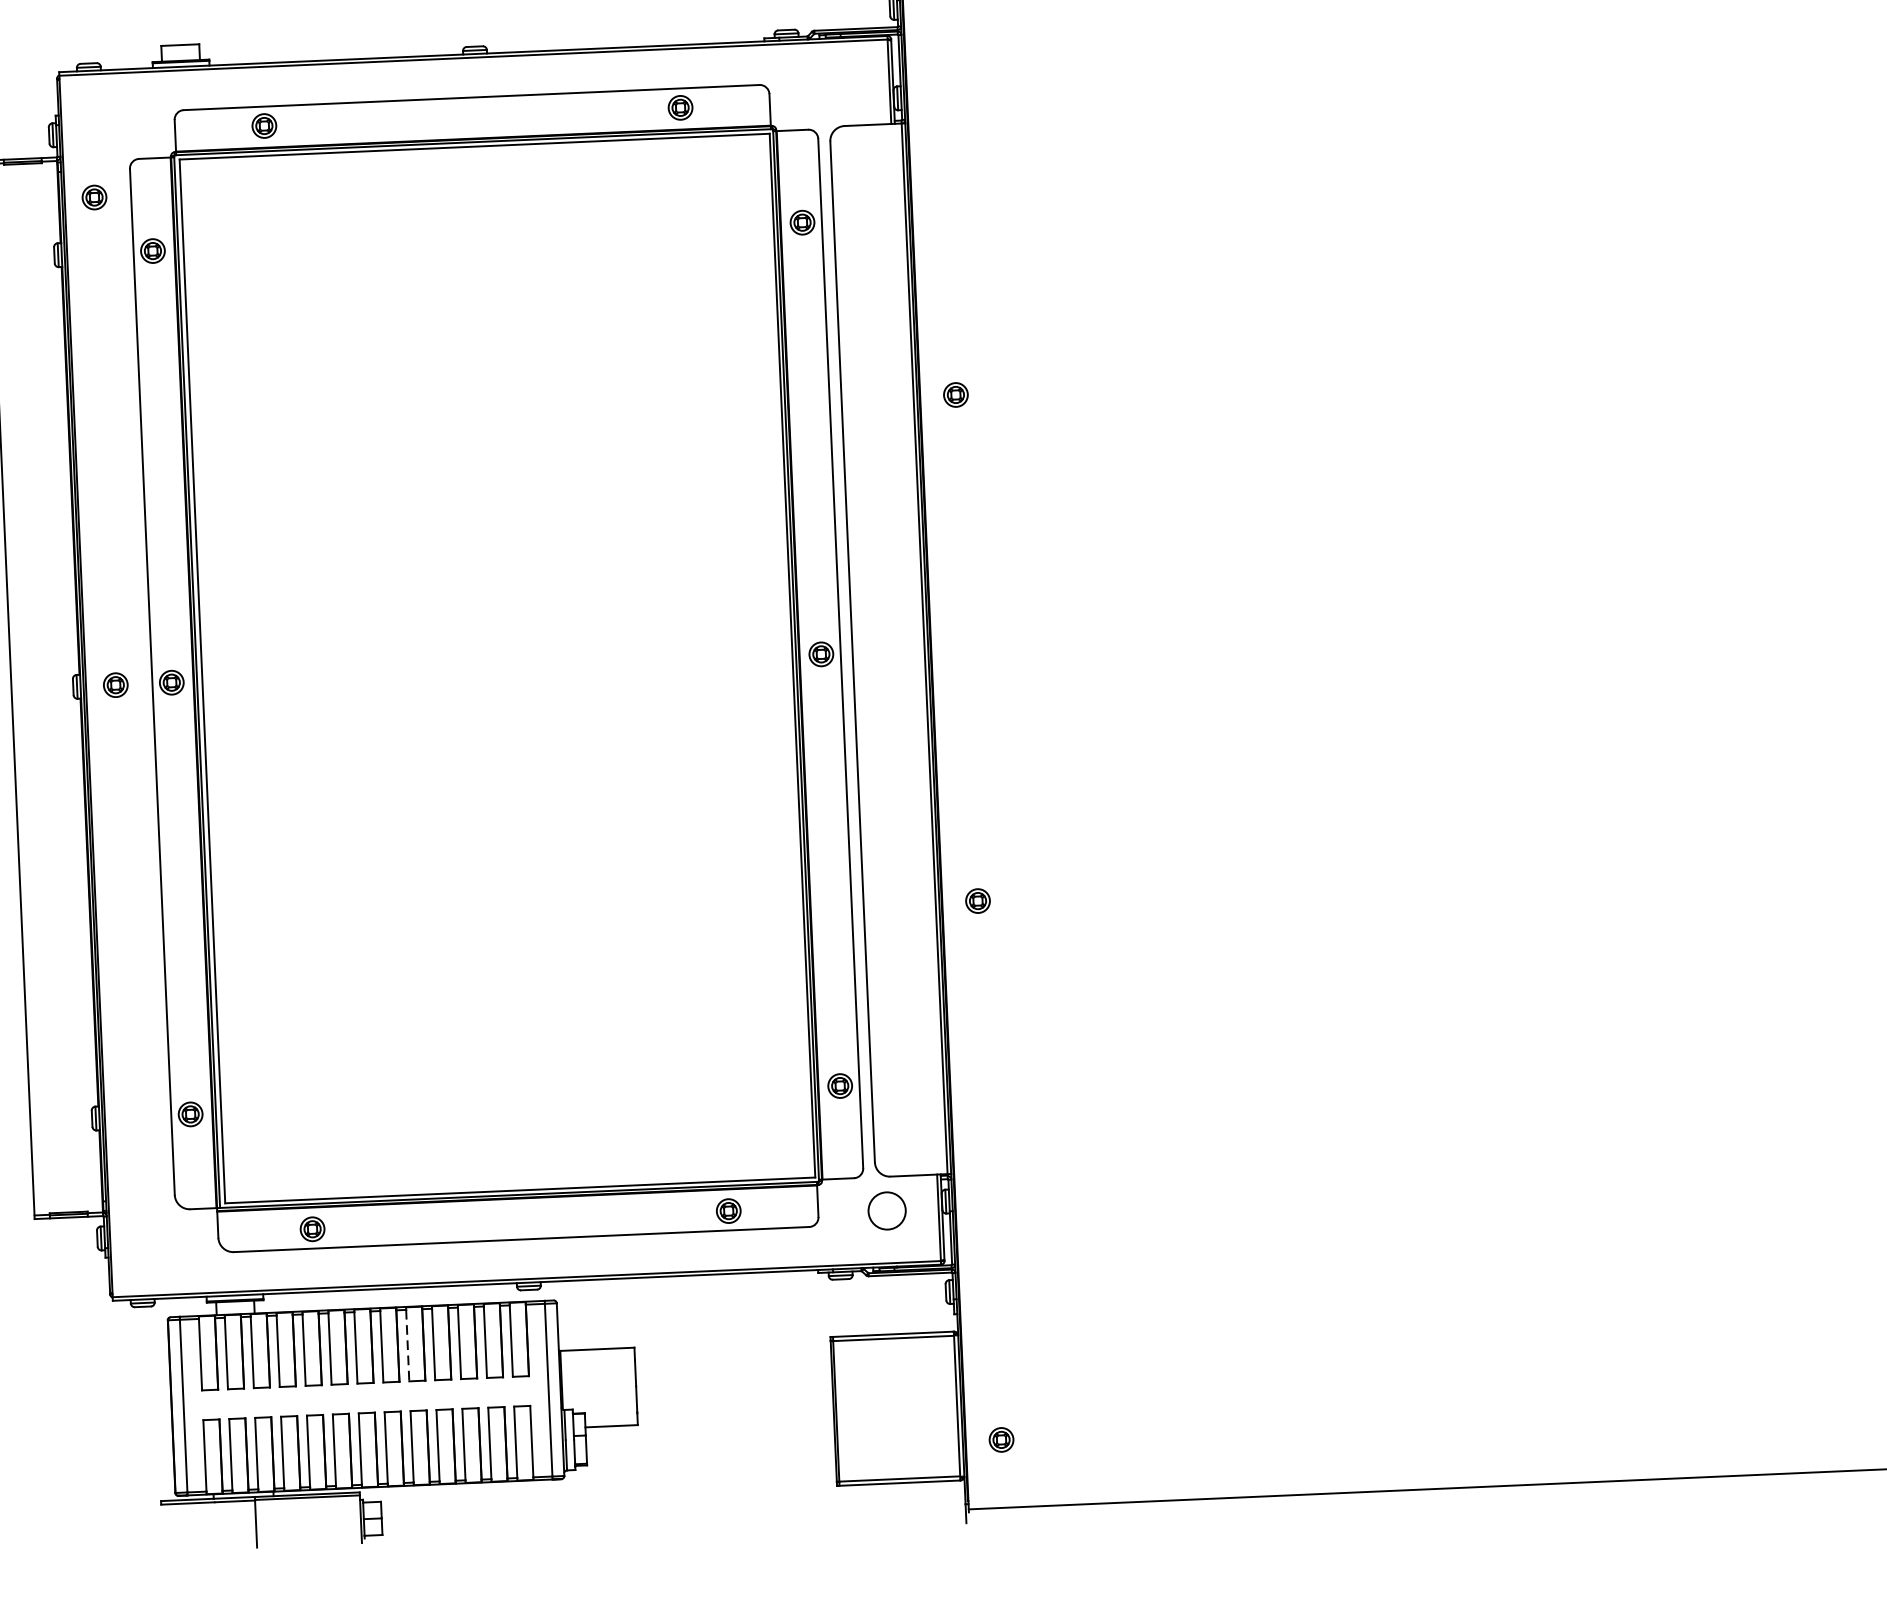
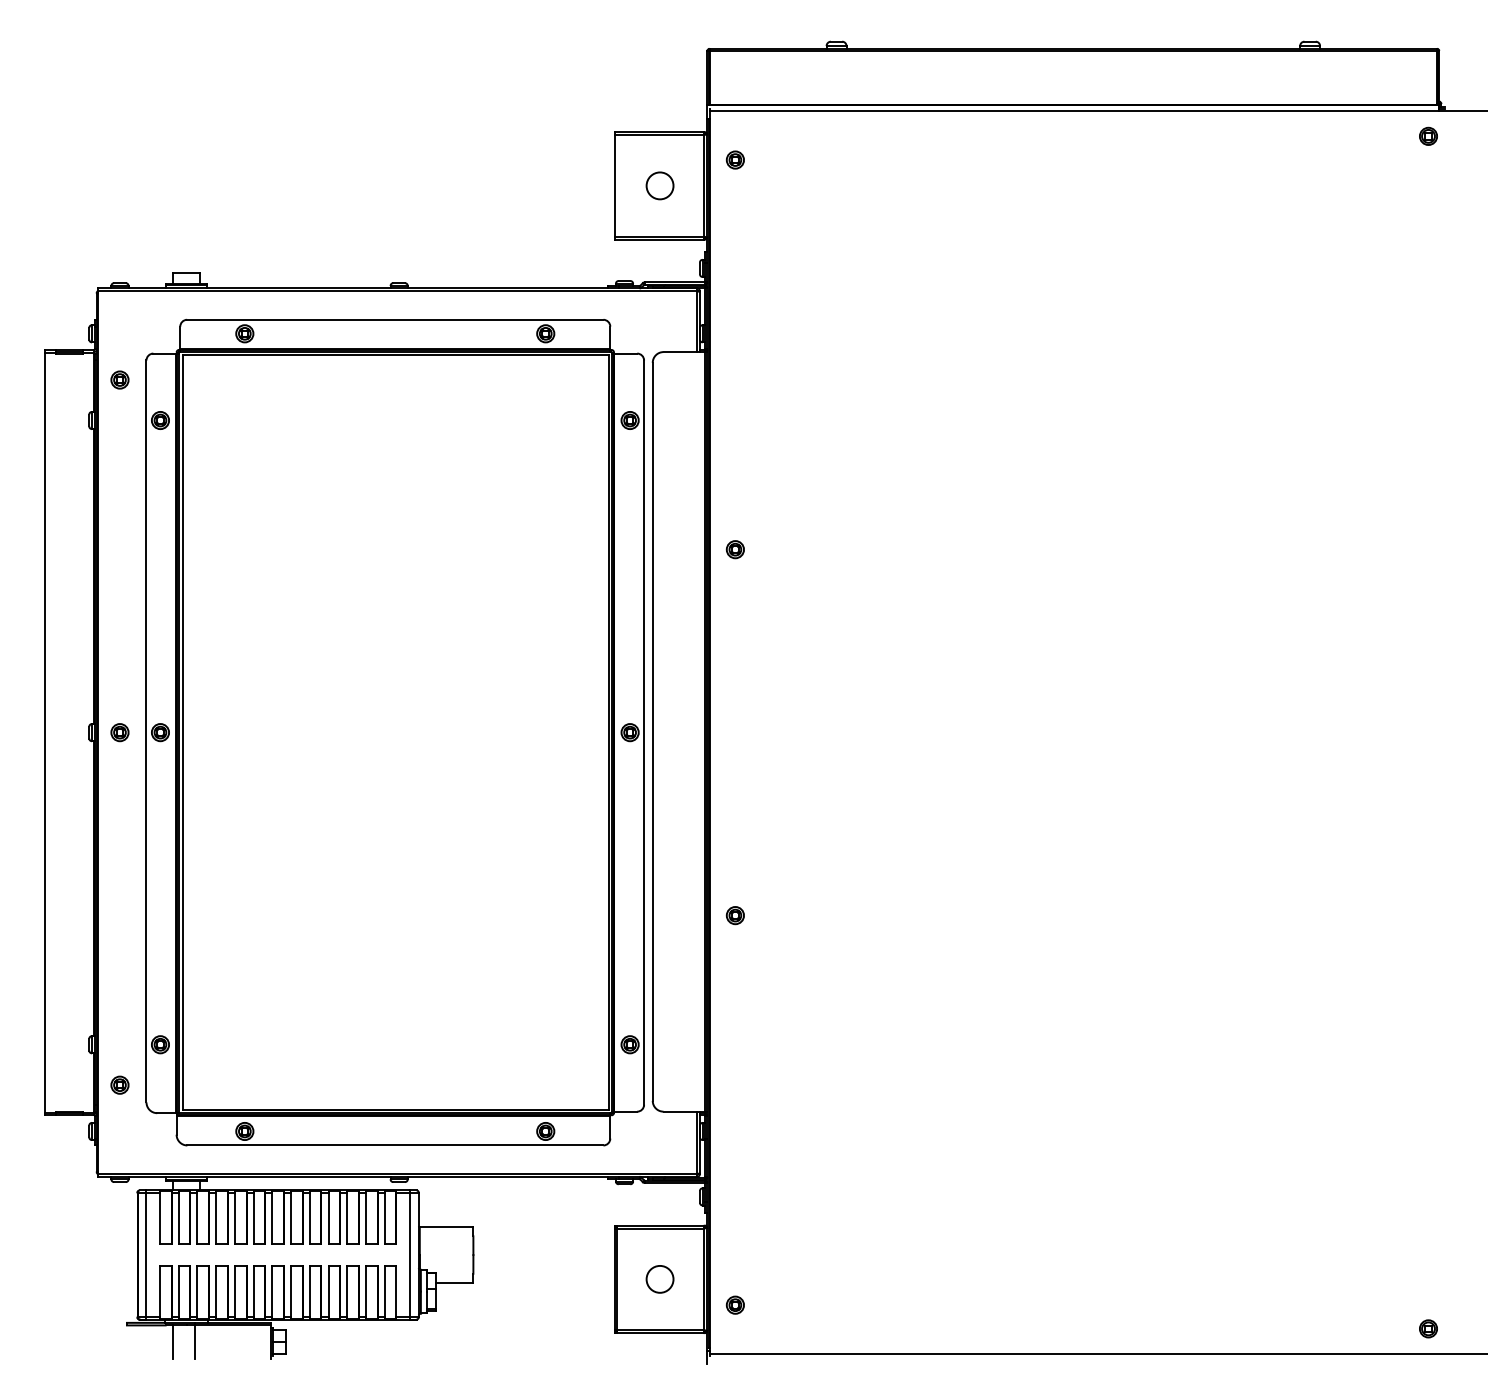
part: (136, 1171) -> (119, 1084), added
circle: (886, 1211) -> (659, 1279), moved
line: (407, 1345) -> (309, 1218), dashed -> solid
line: (225, 1525) -> (172, 1342), added

